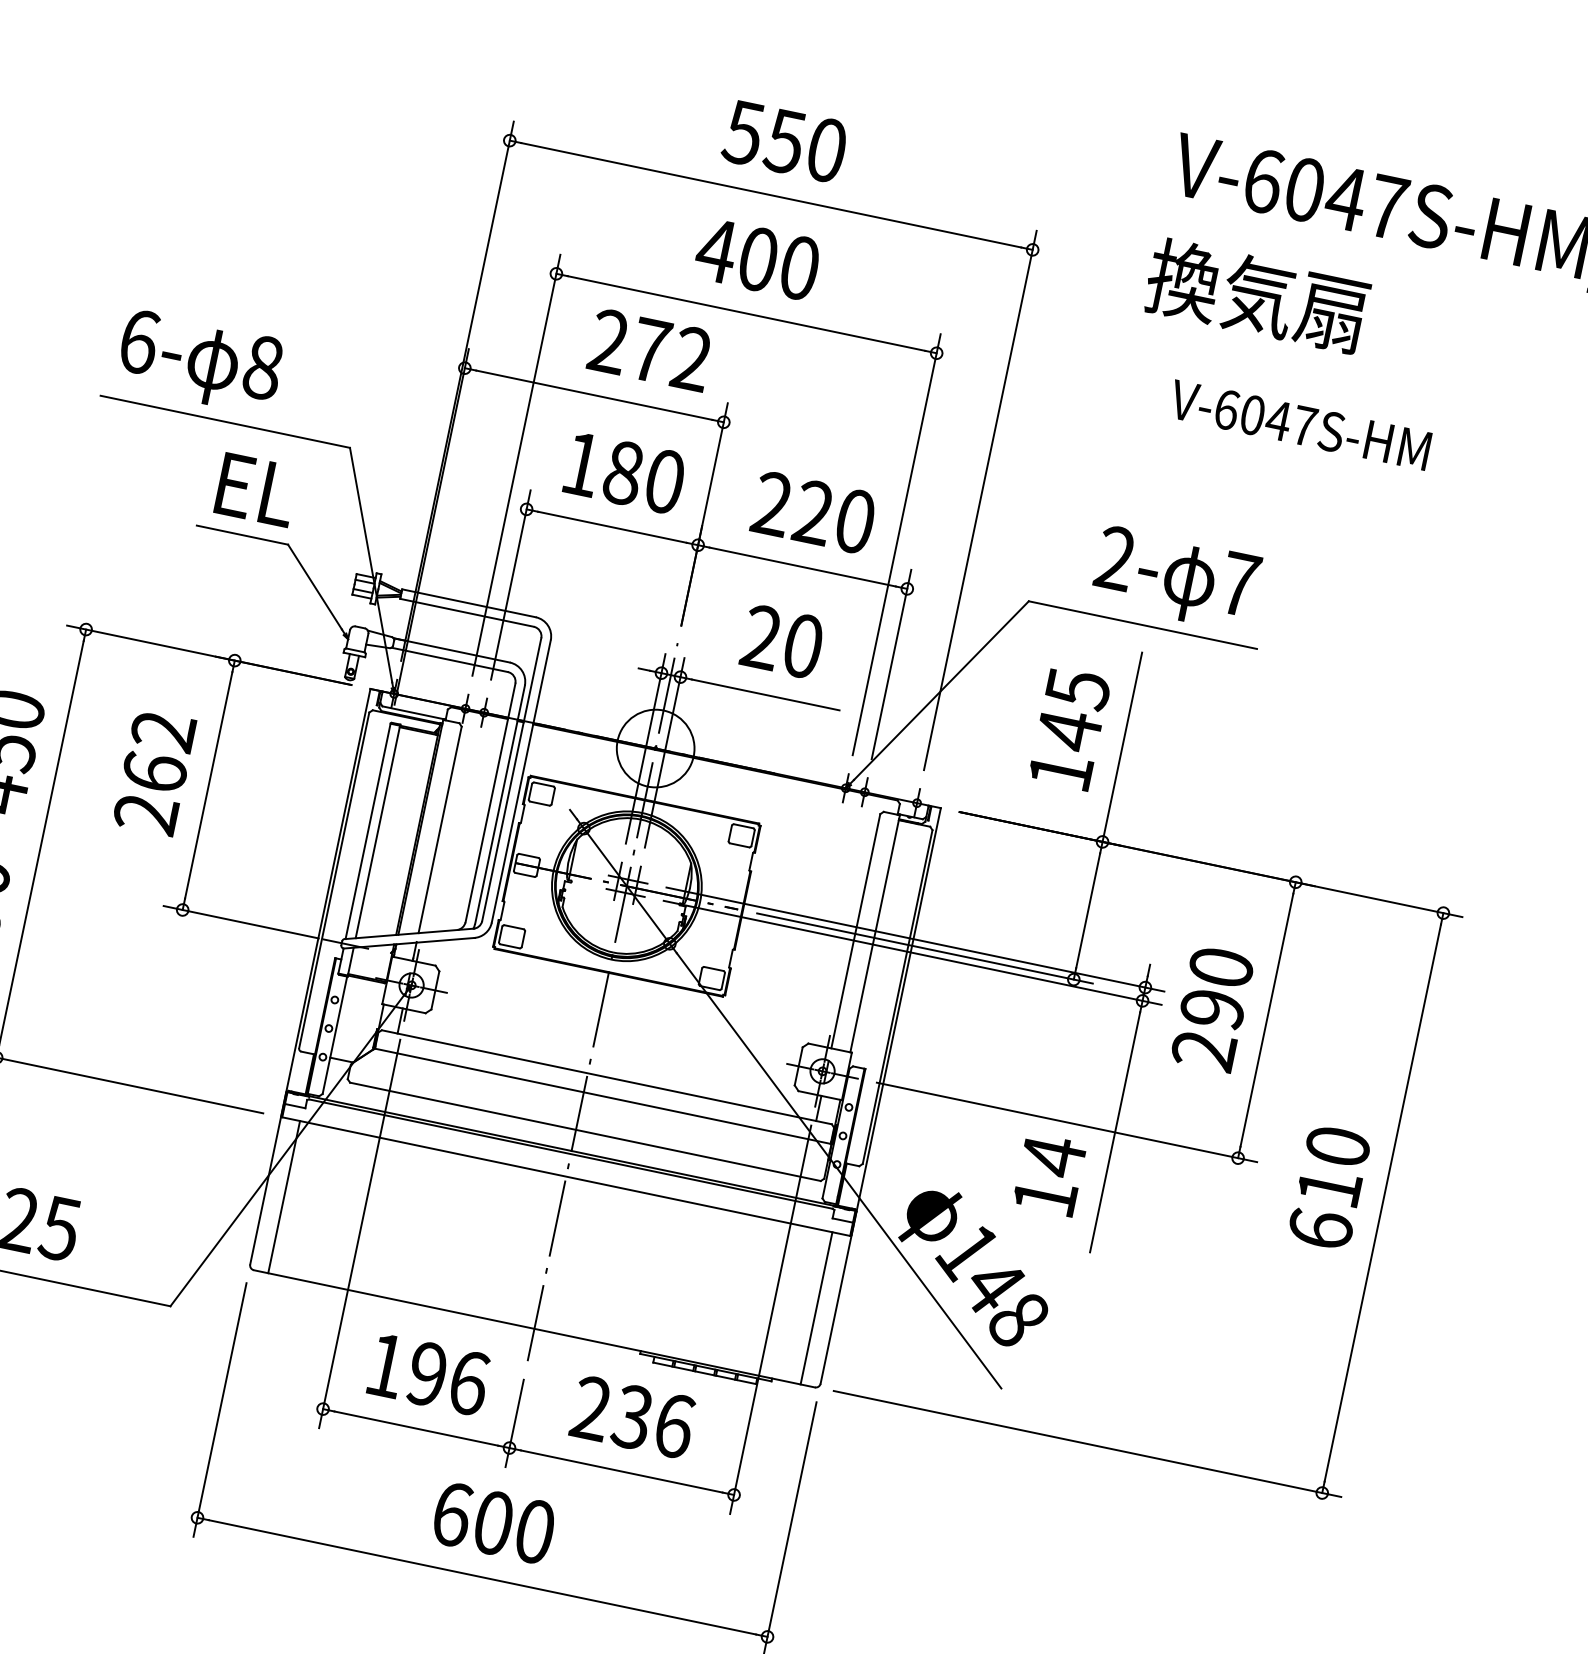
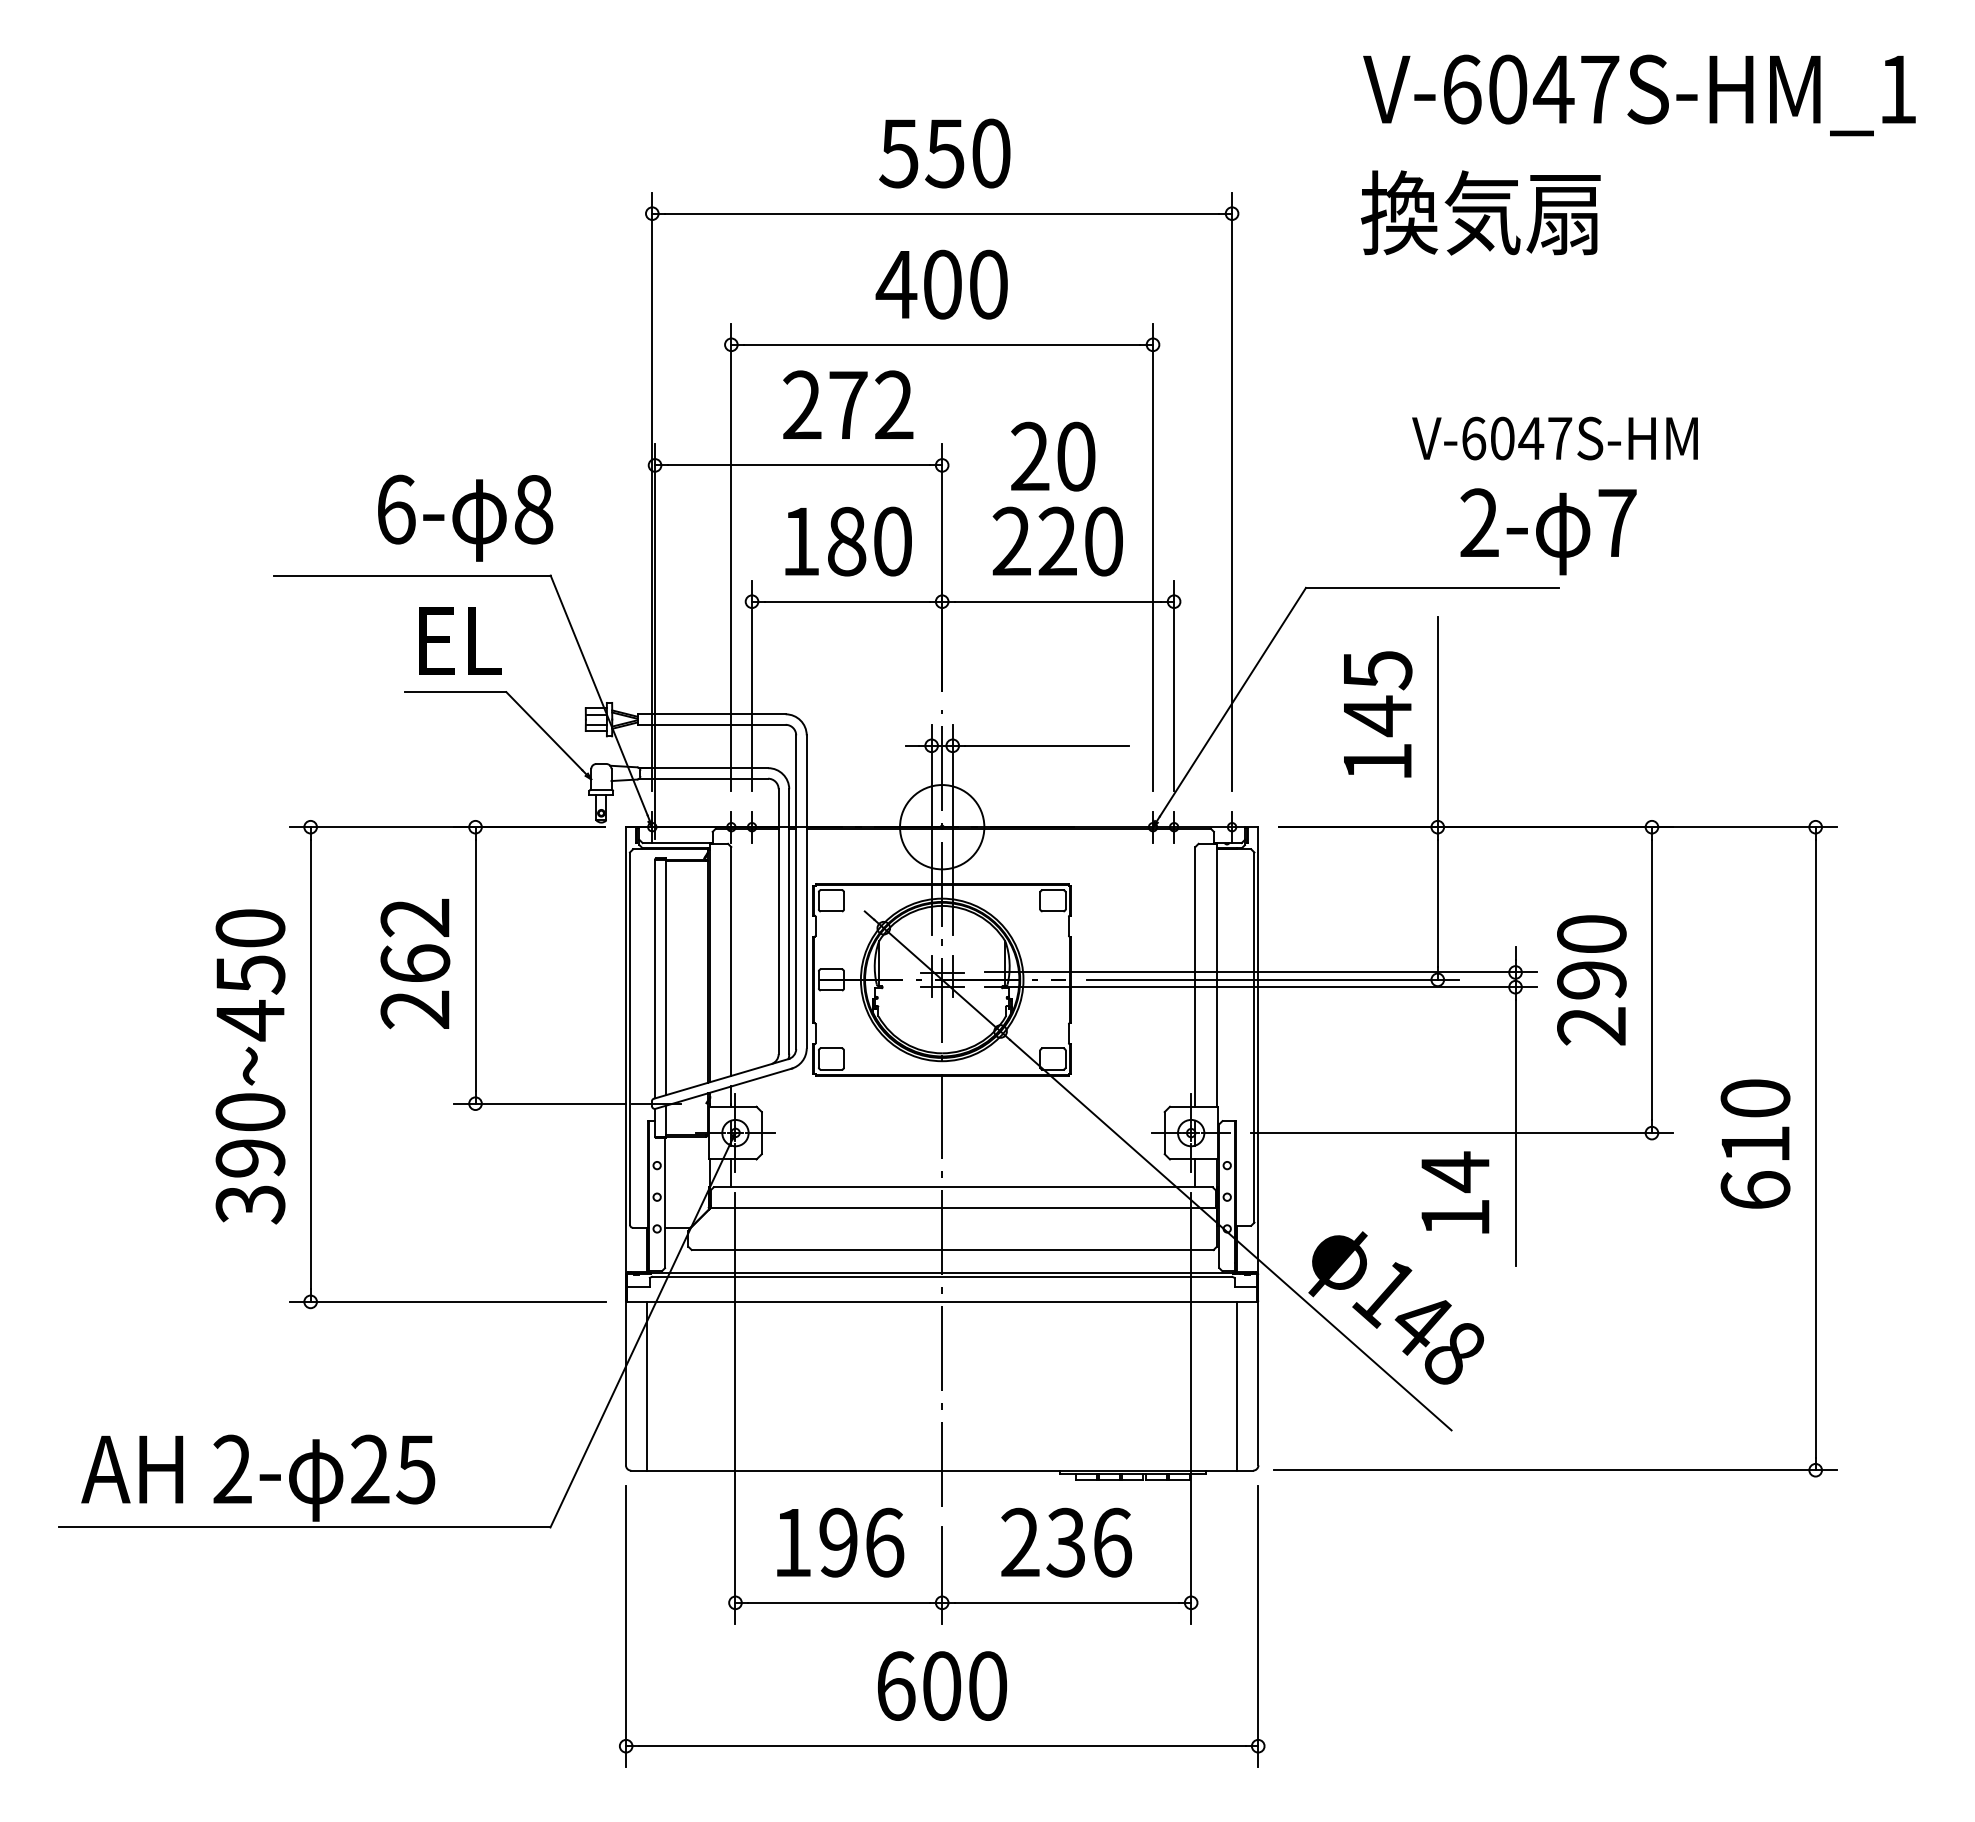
text: (200, 361) -> (465, 517), moved
text: (1299, 424) -> (1554, 438), moved
text: (1176, 578) -> (1548, 531), moved
text: (782, 641) -> (1053, 456), moved

